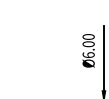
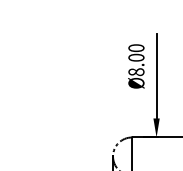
text: (88, 55) -> (136, 72), Ø6.00 -> Ø8.00

